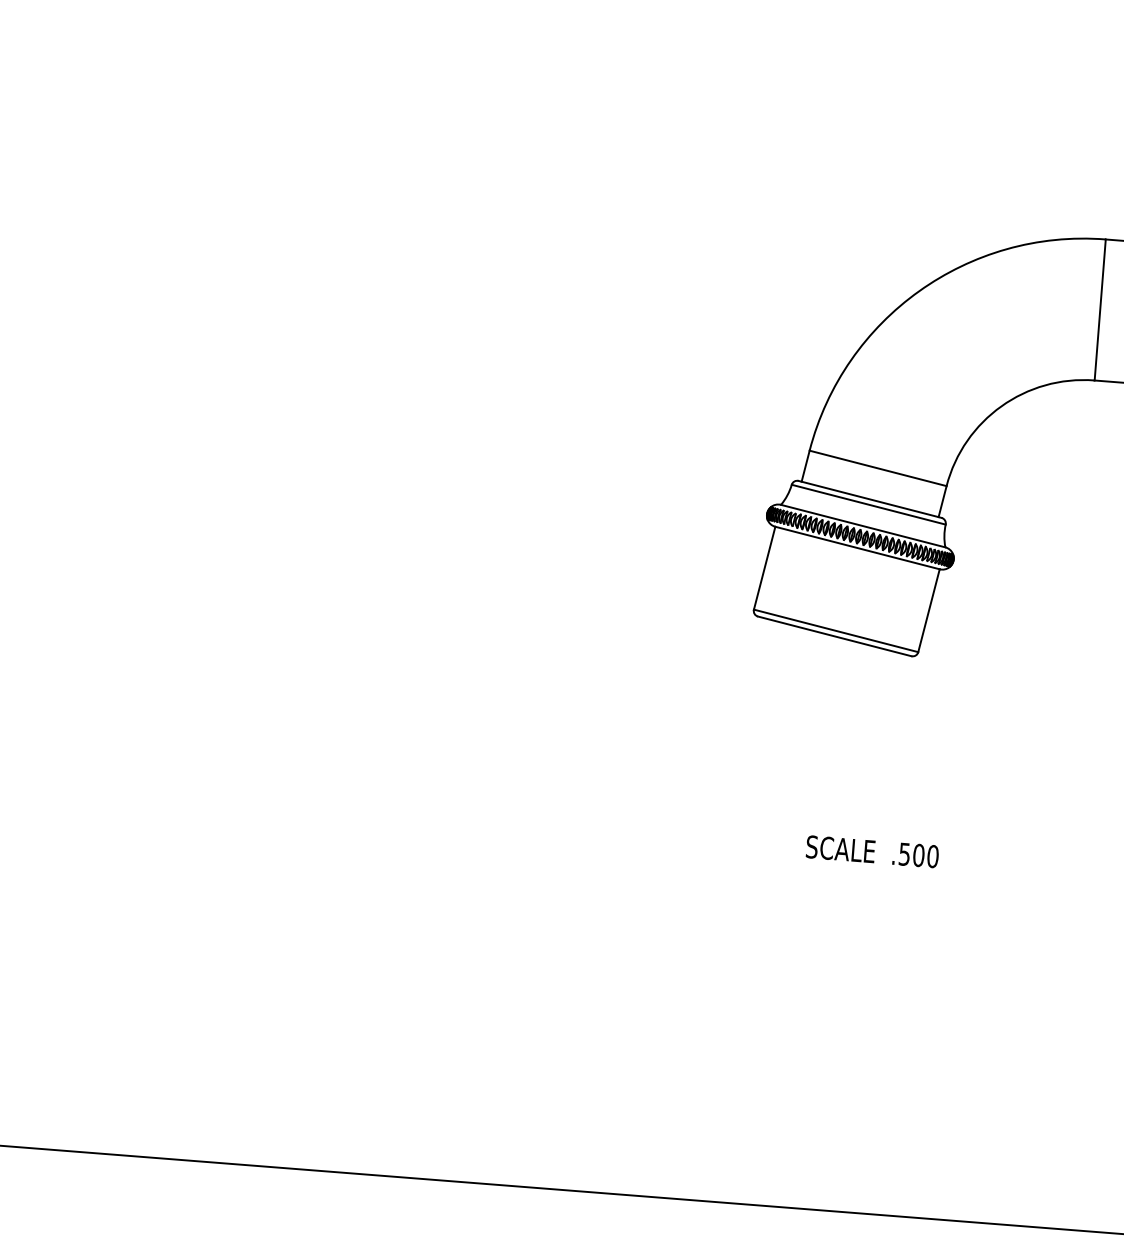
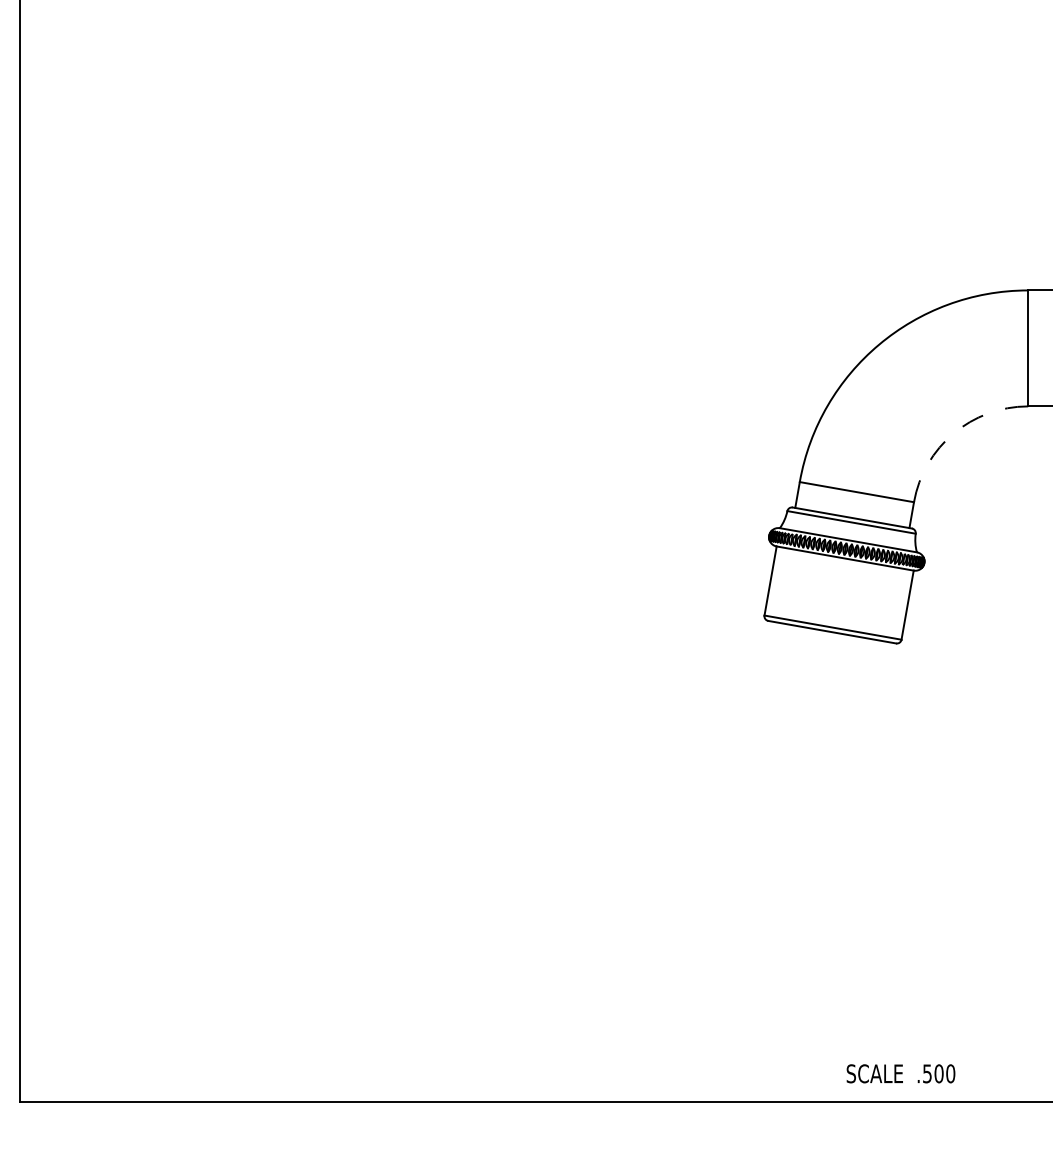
arc: (1001, 406) -> (953, 433), solid -> dashed
text: (871, 851) -> (900, 1073), moved

